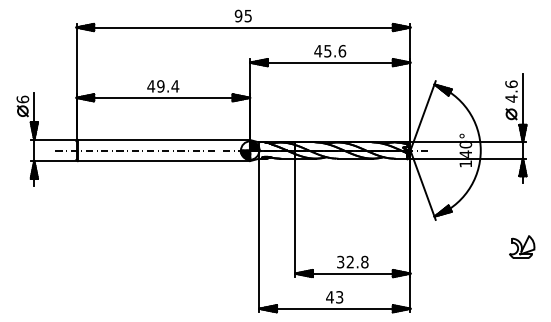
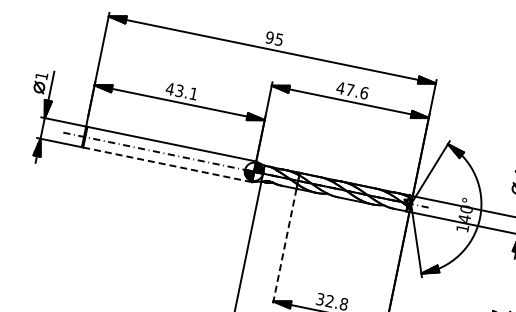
text: (327, 51) -> (349, 90), 45.6 -> 47.6
text: (168, 86) -> (187, 92), 49.4 -> 43.1
text: (22, 99) -> (41, 76), 6 -> 1
line: (164, 161) -> (168, 165), solid -> dashed
line: (295, 218) -> (284, 247), solid -> dashed

